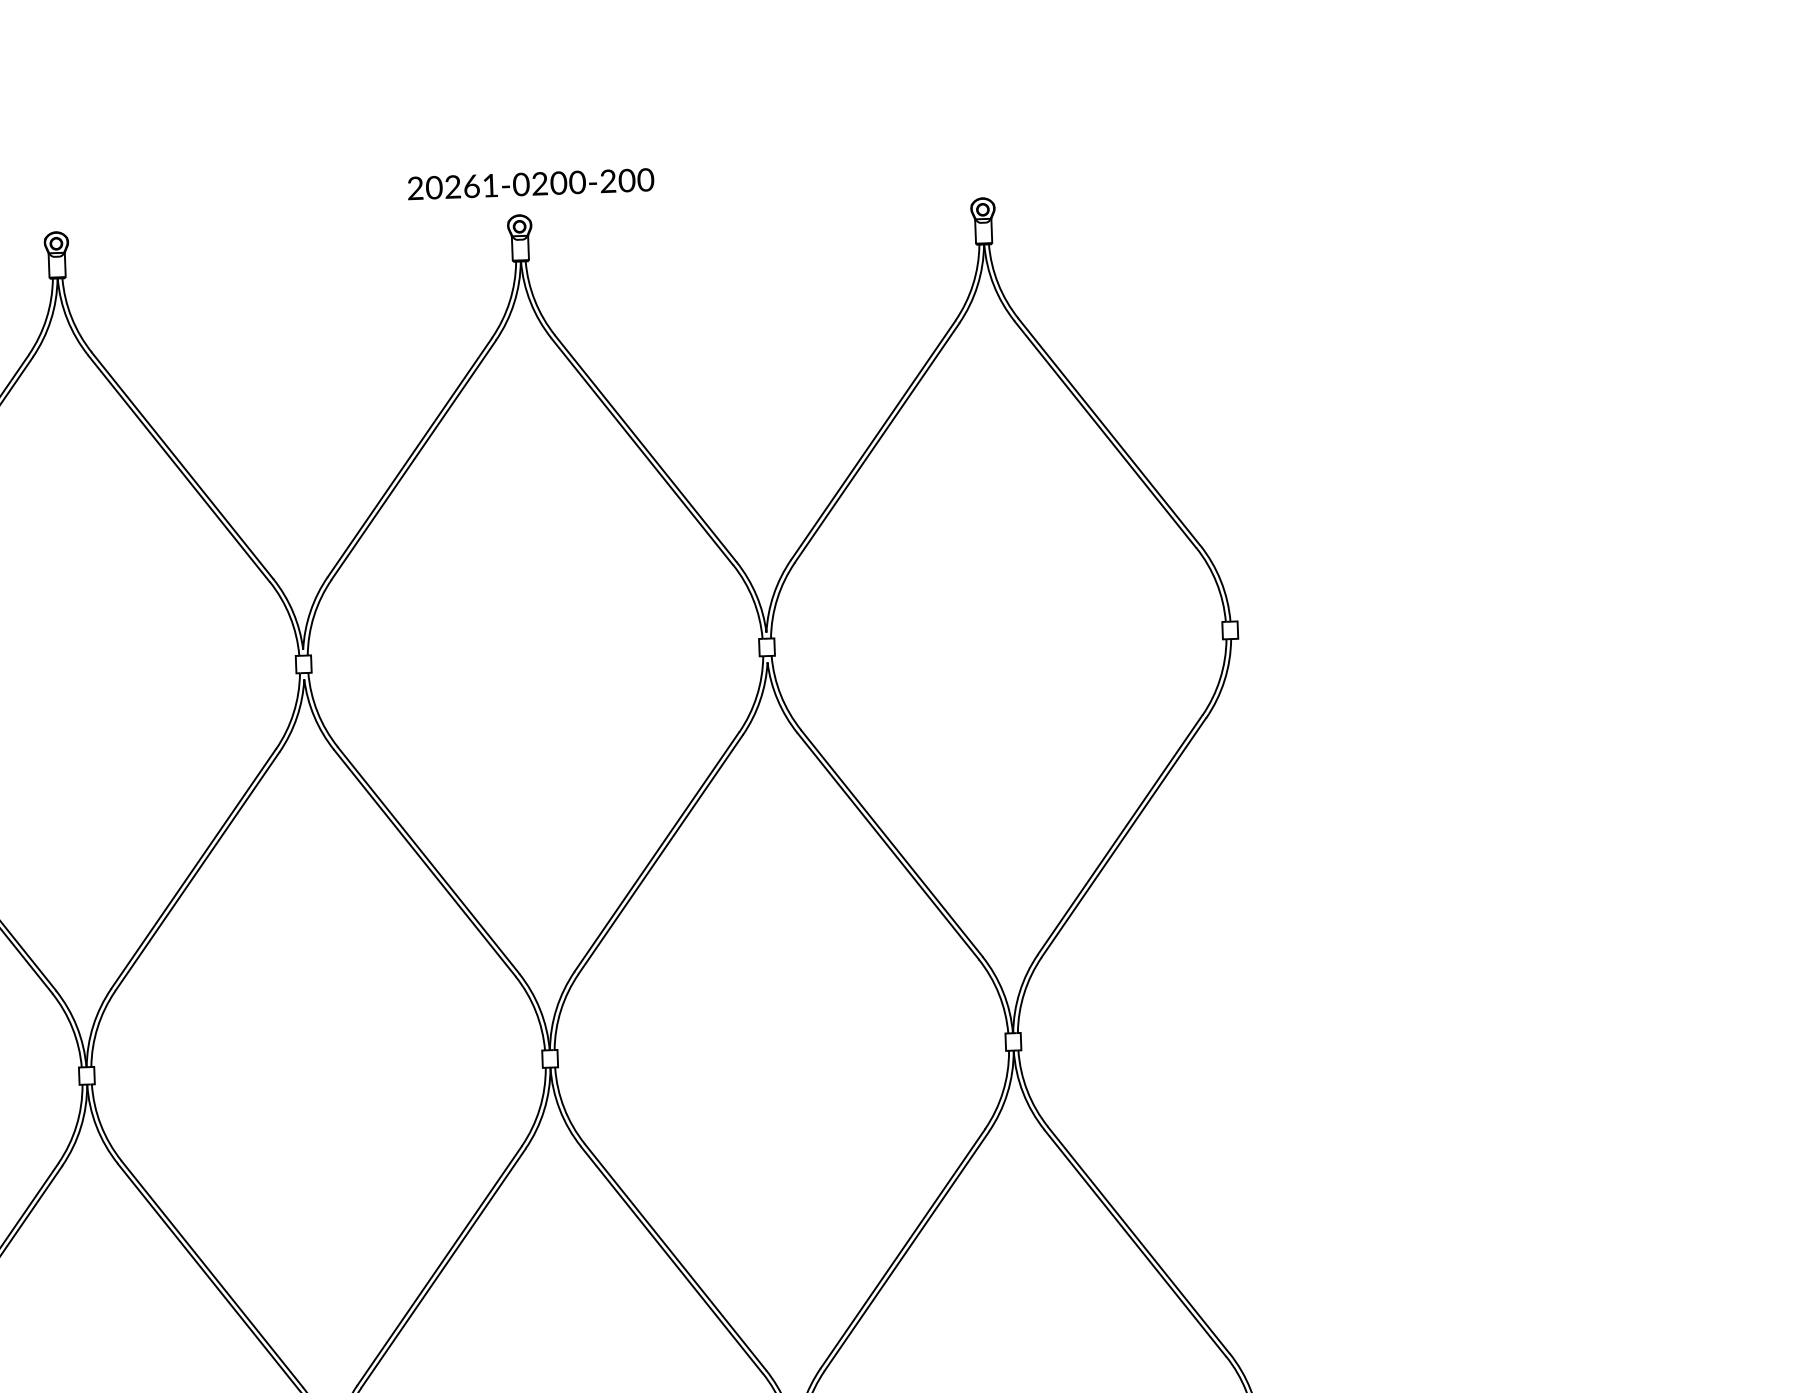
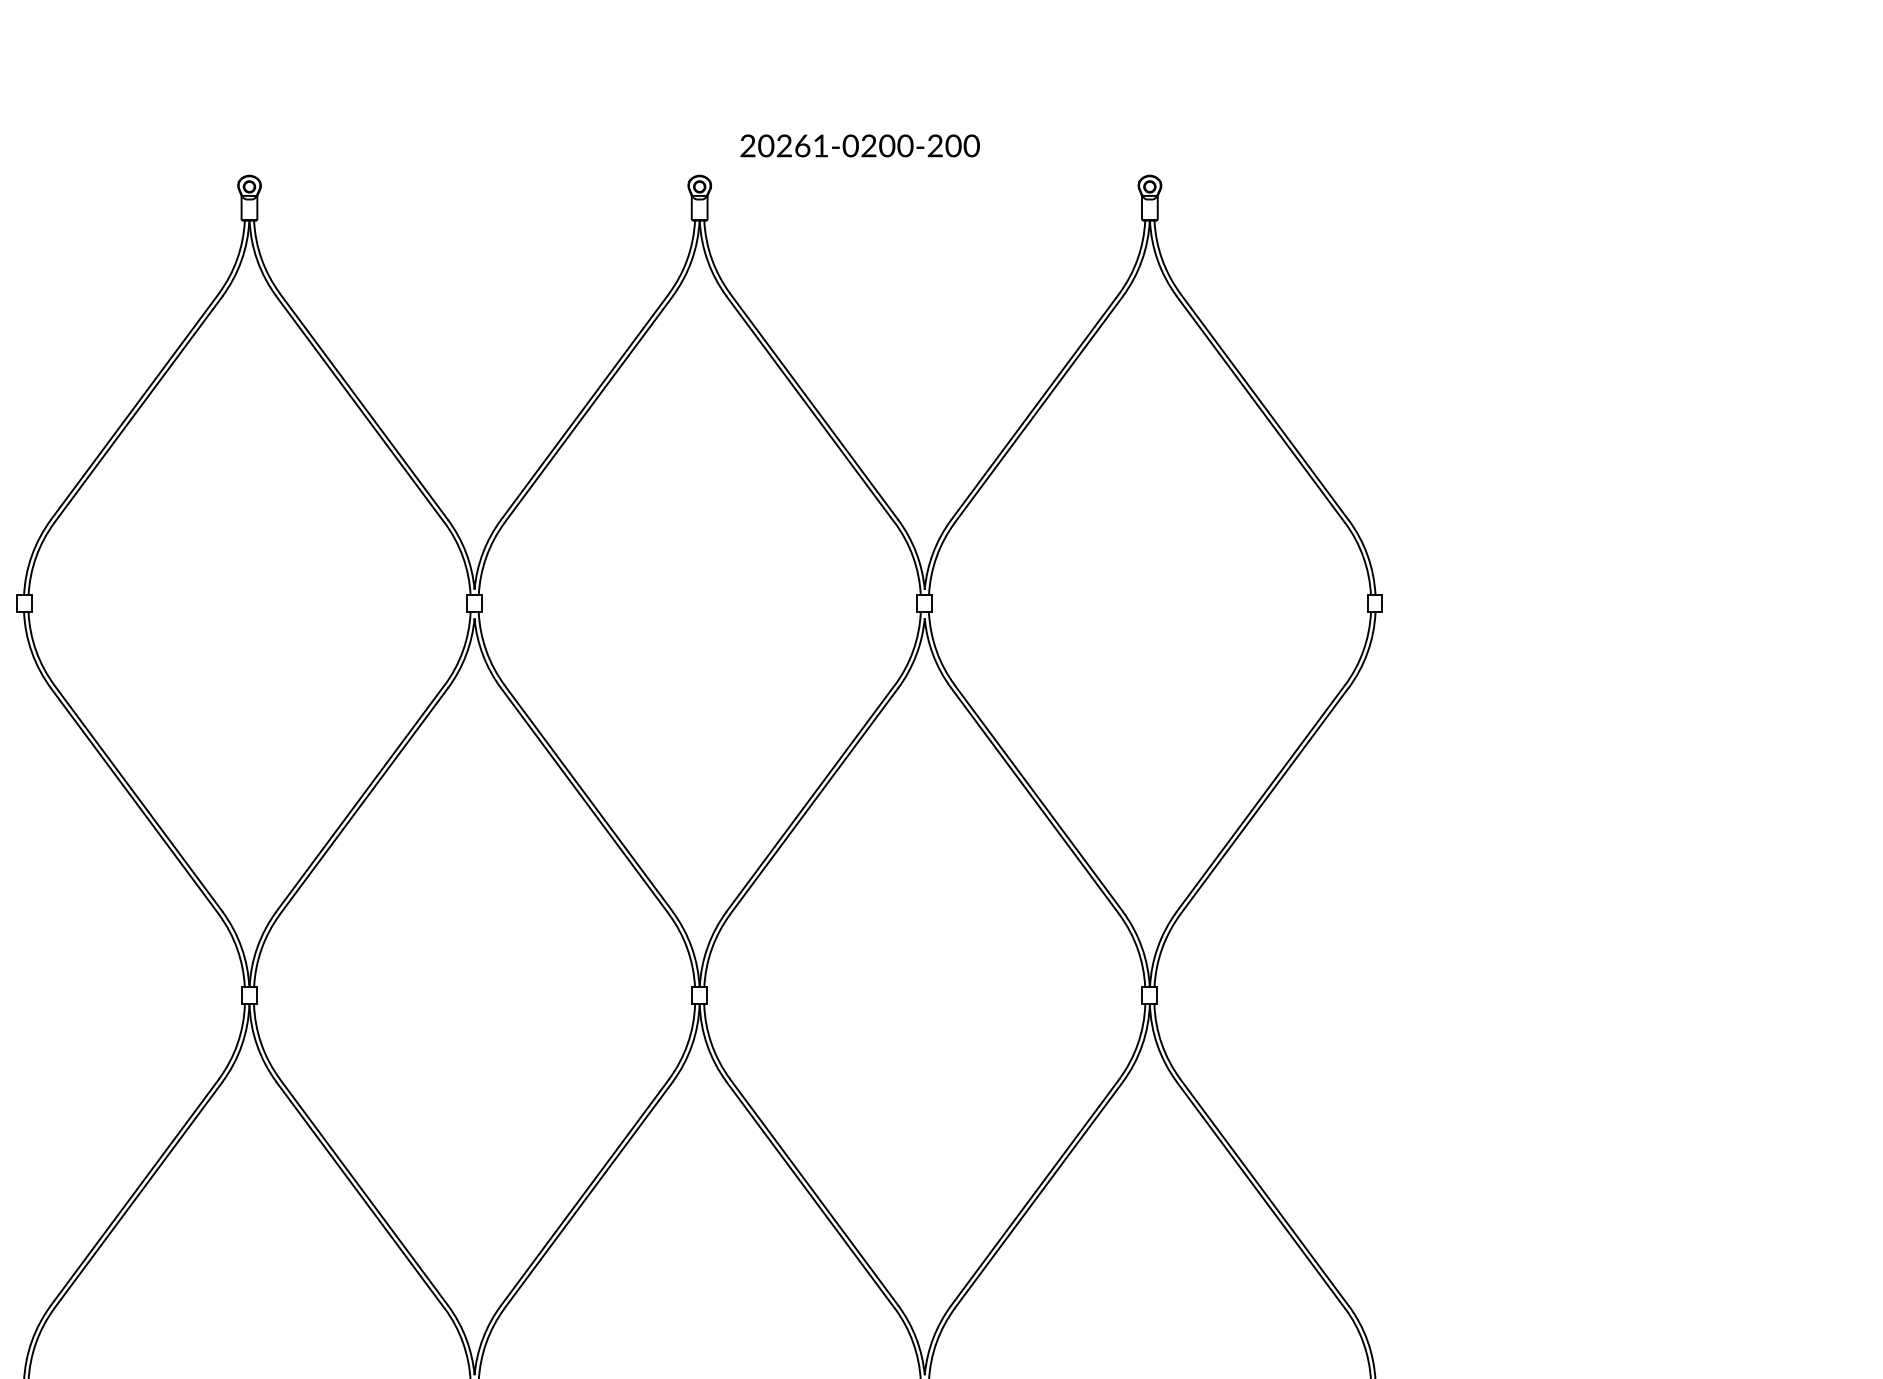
text: (530, 183) -> (859, 145), moved

